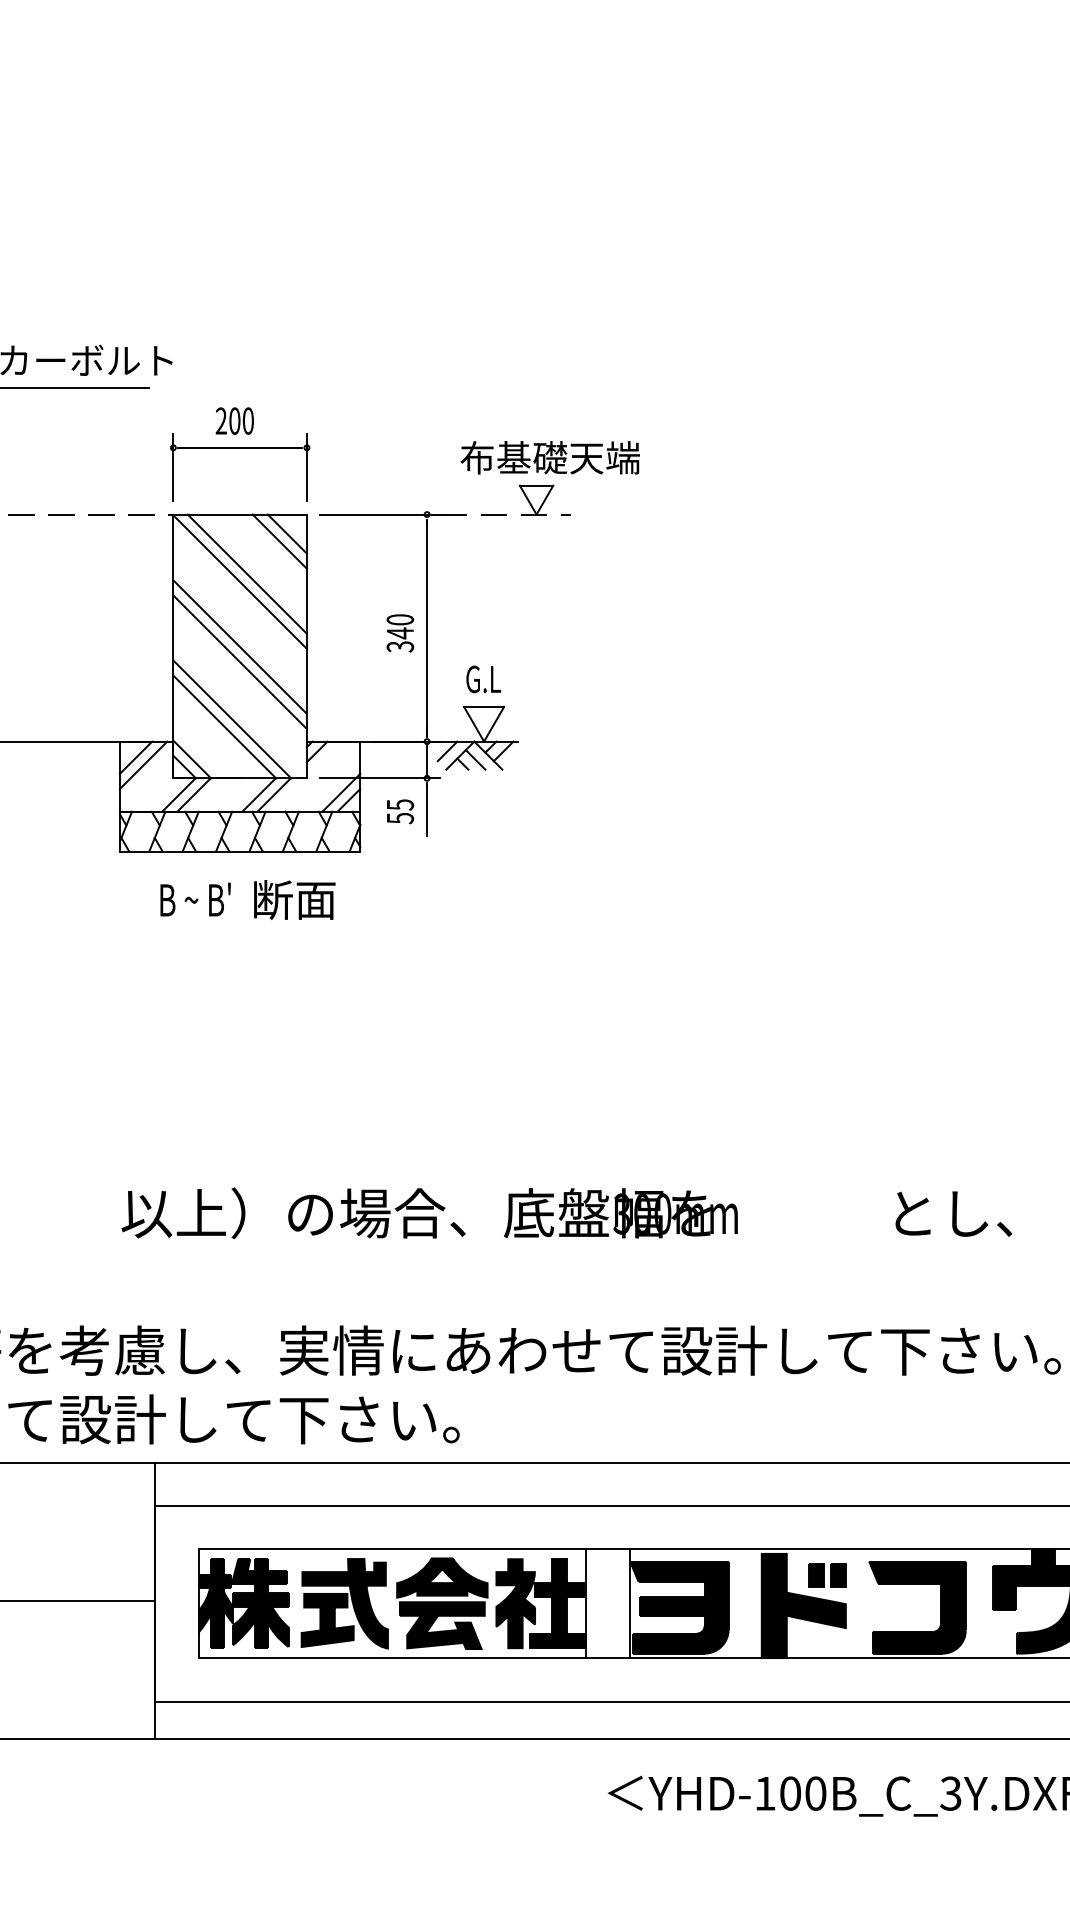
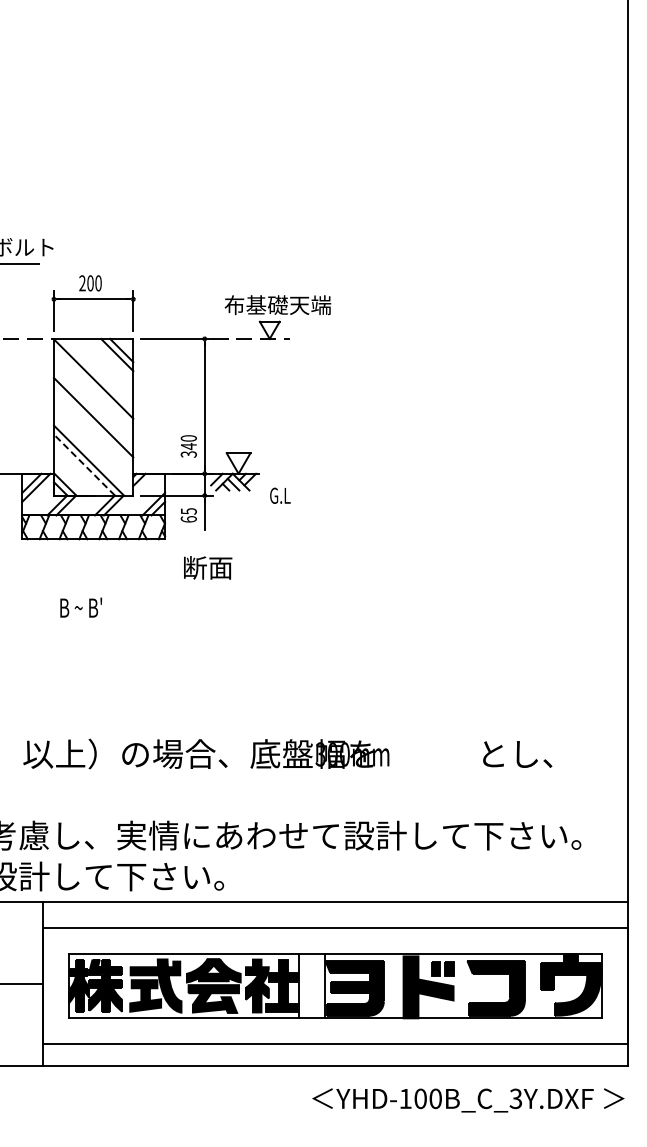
line: (246, 572) -> (97, 373), removed
text: (399, 633) -> (188, 446), moved
line: (239, 661) -> (93, 426), removed
text: (483, 678) -> (280, 495), moved
line: (224, 725) -> (84, 464), solid -> dashed
text: (399, 818) -> (188, 519), 55 -> 65
text: (196, 899) -> (81, 607), moved
text: (295, 899) -> (208, 567), moved

